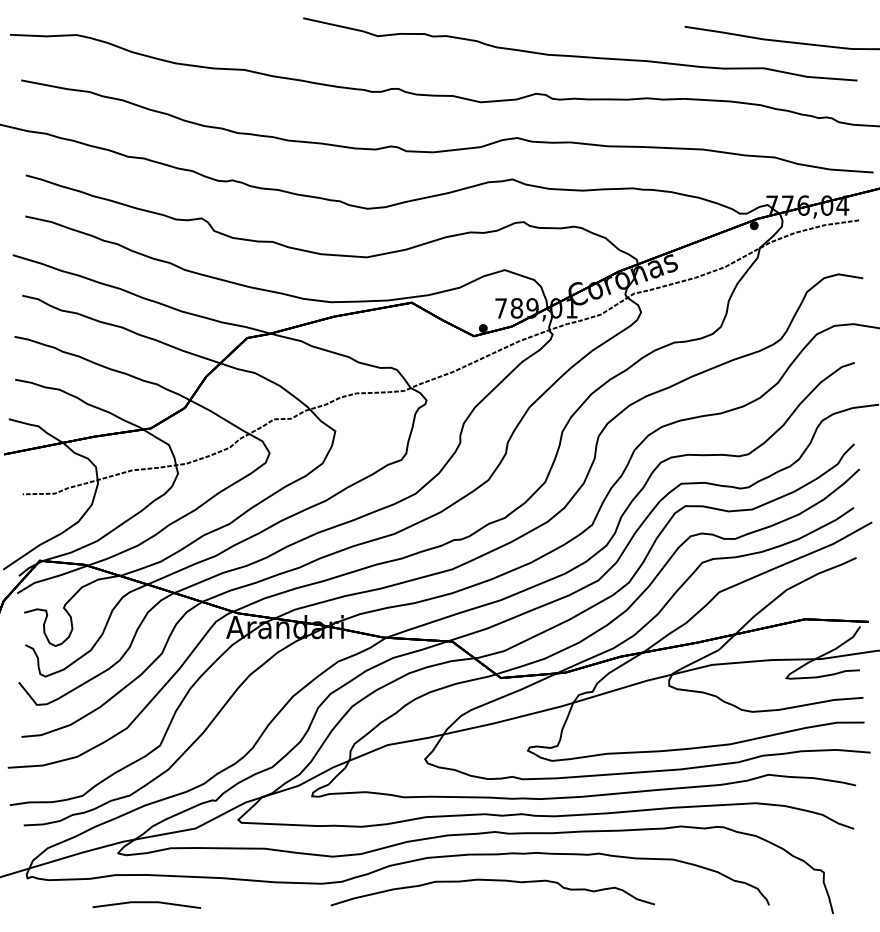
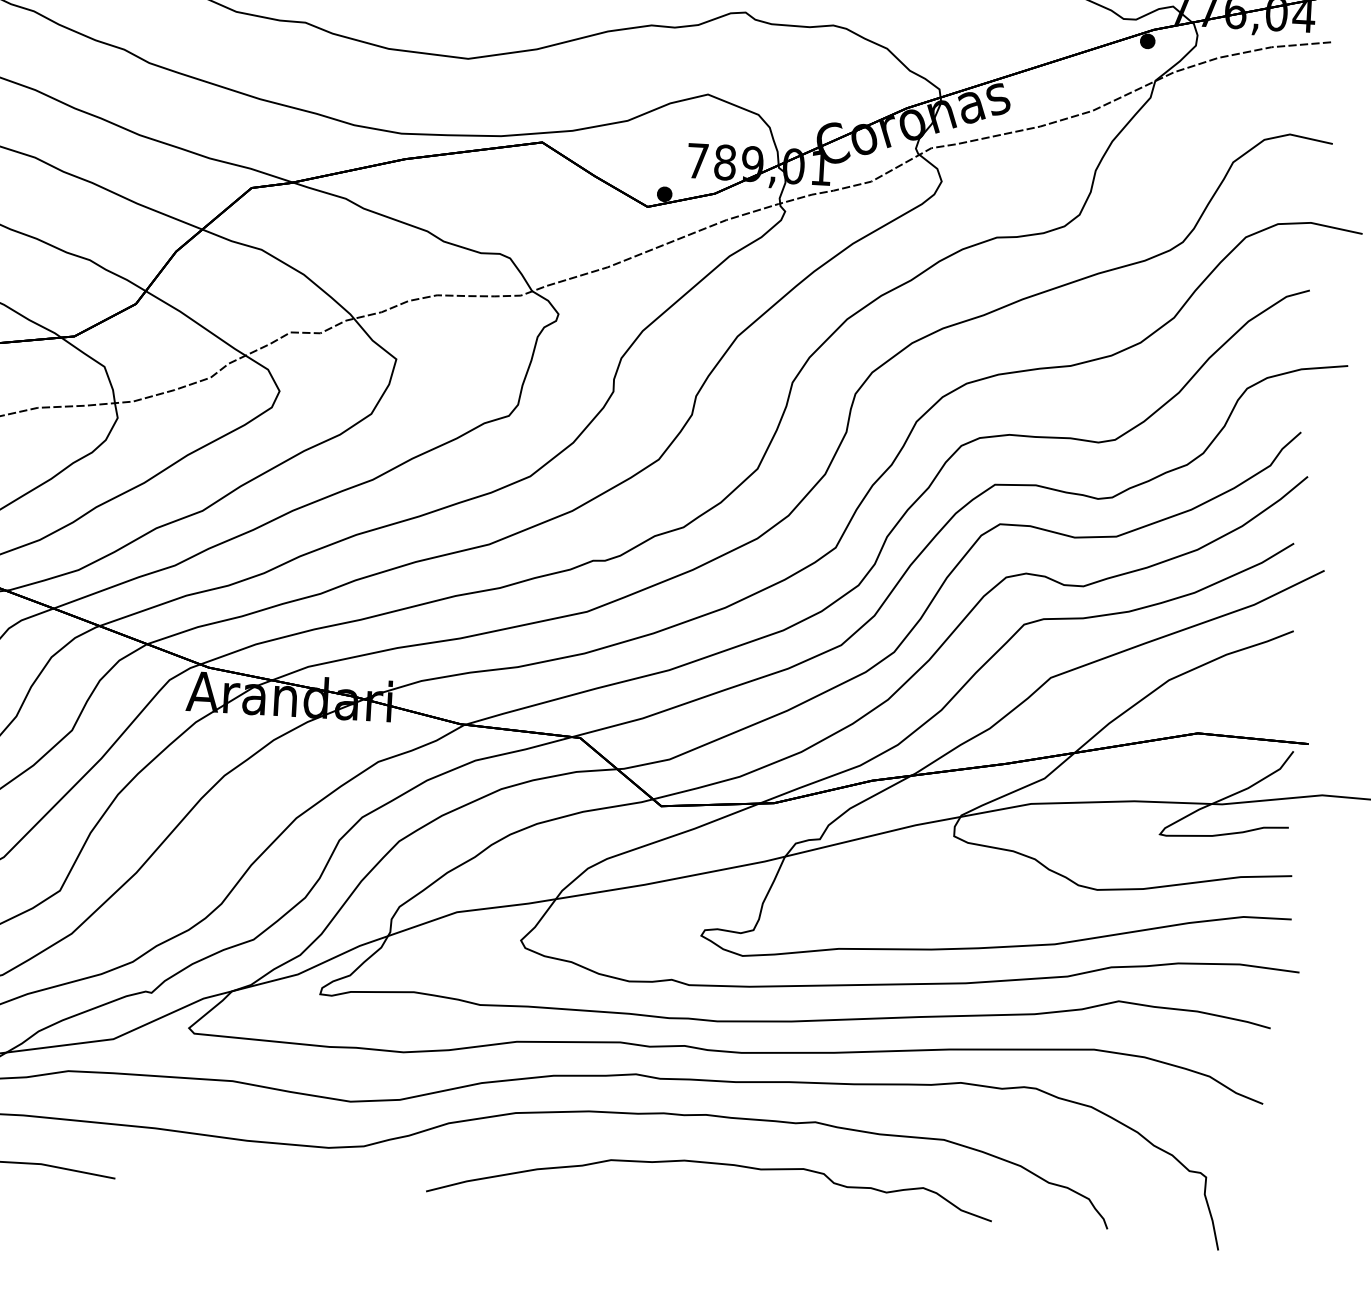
curve: (492, 881) -> (710, 1165), moved

